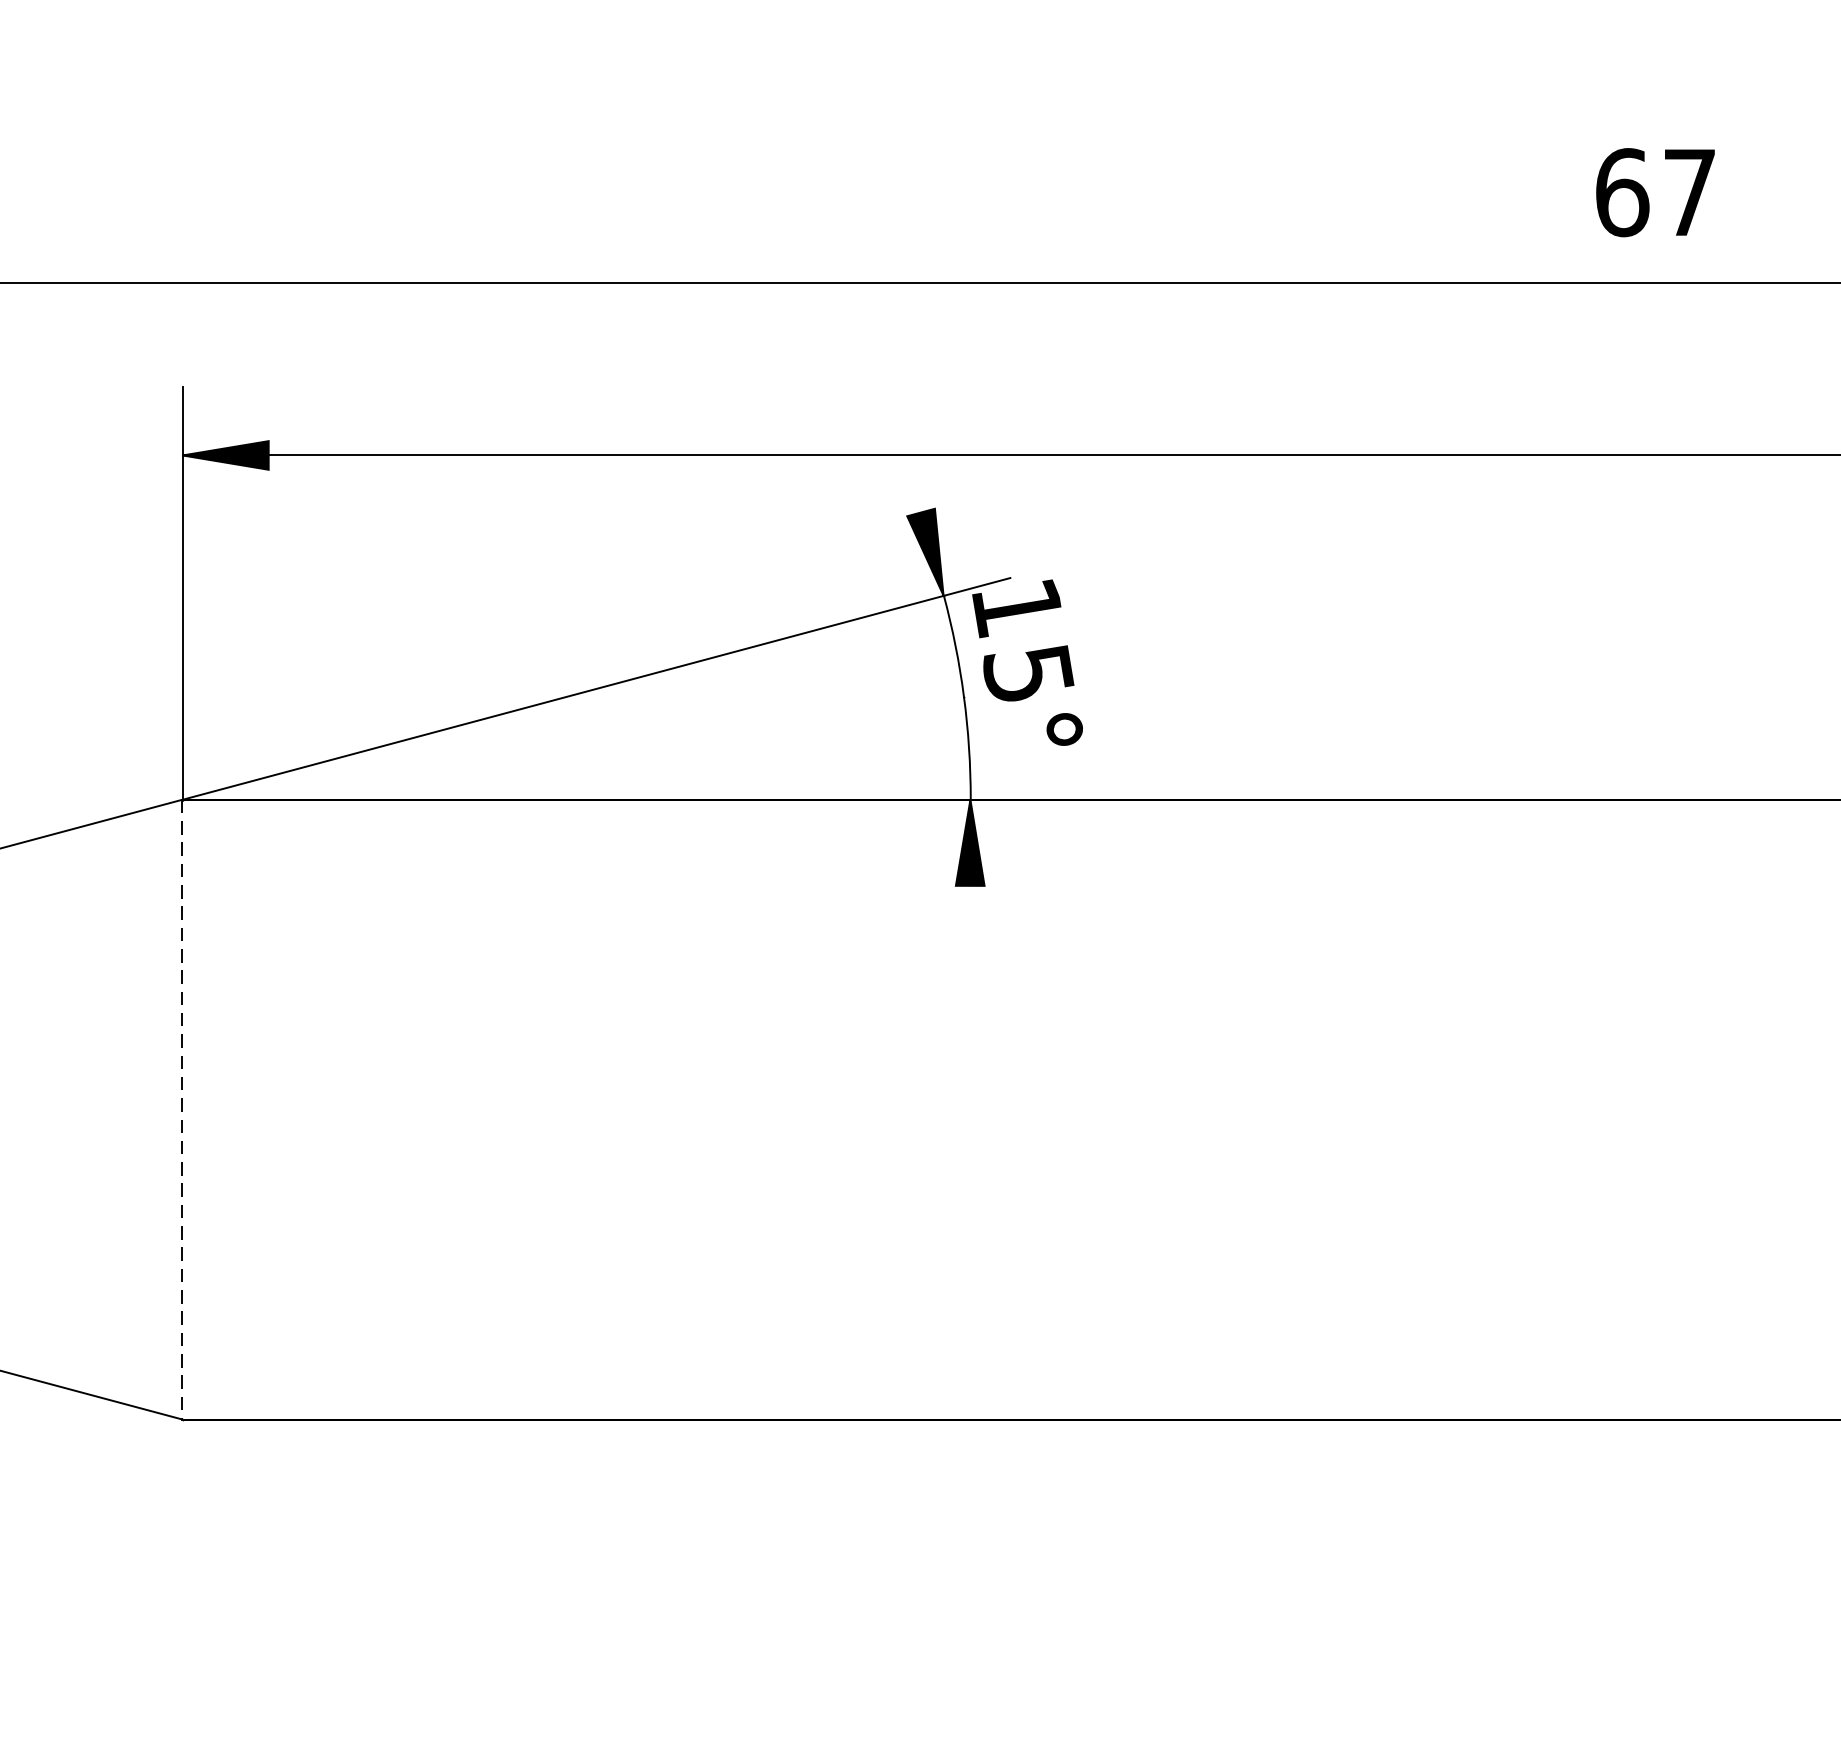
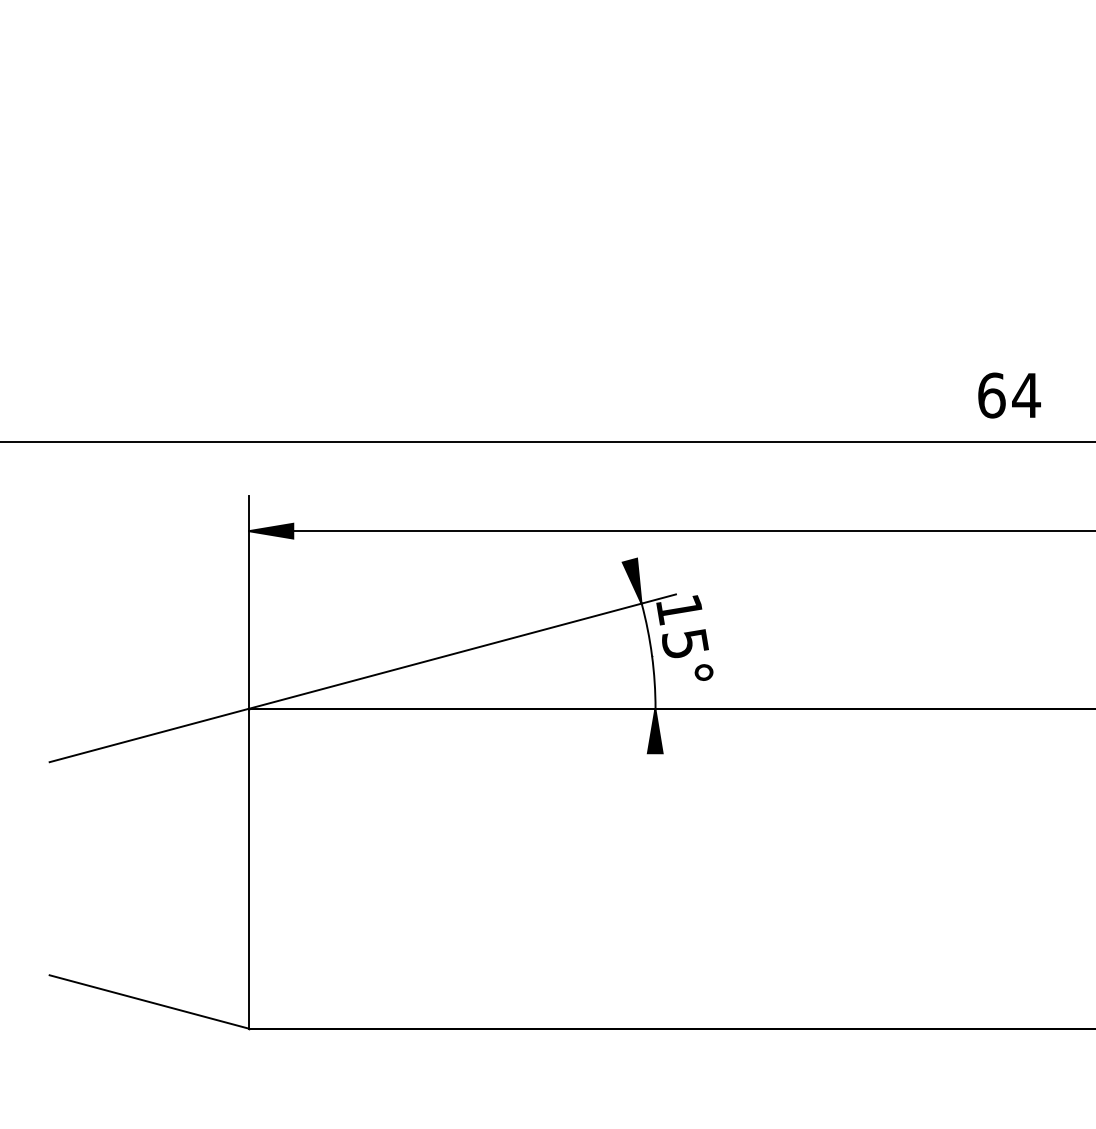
text: (1689, 192) -> (1026, 395), 67 -> 64
line: (181, 1109) -> (248, 868), dashed -> solid

